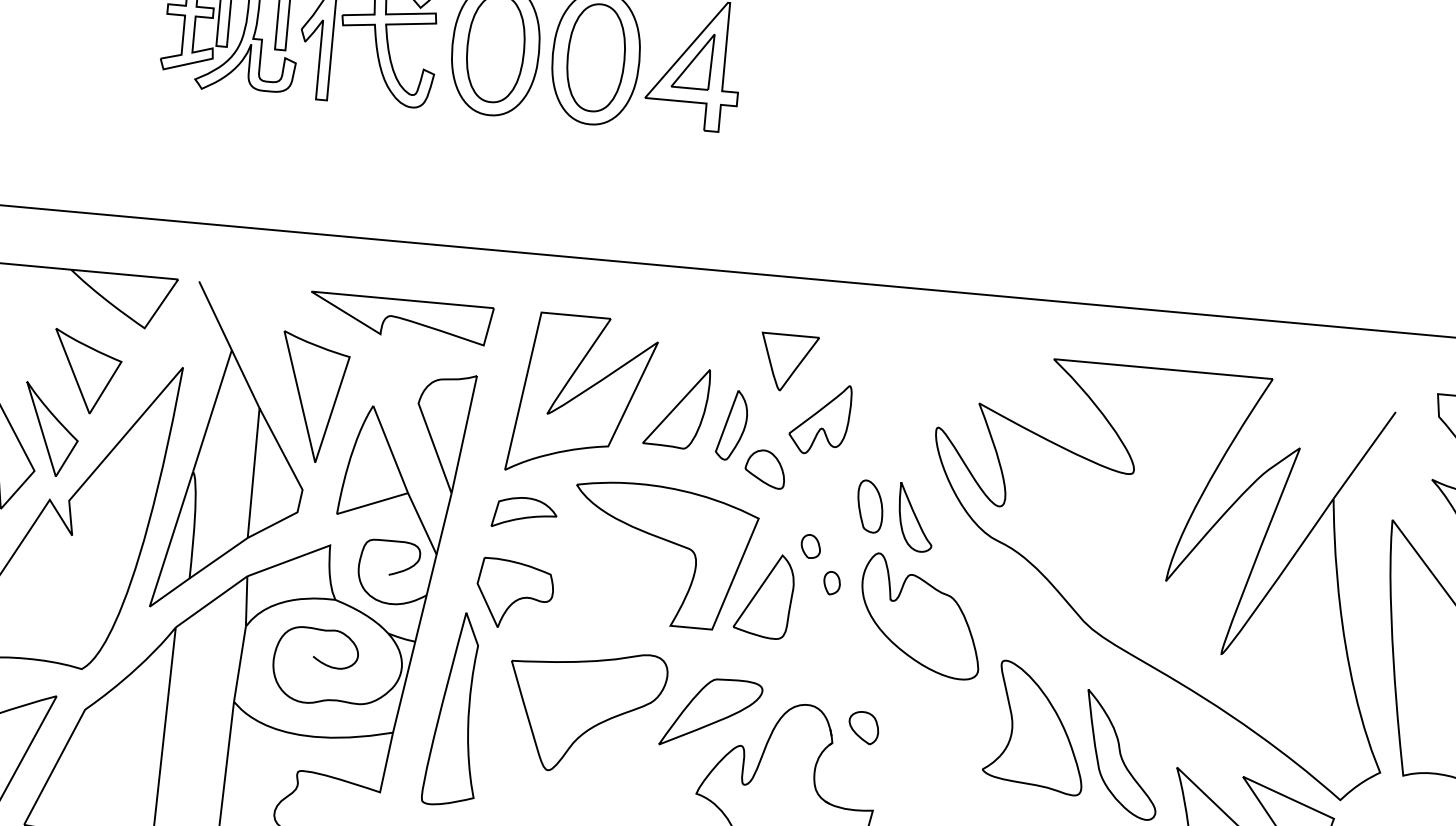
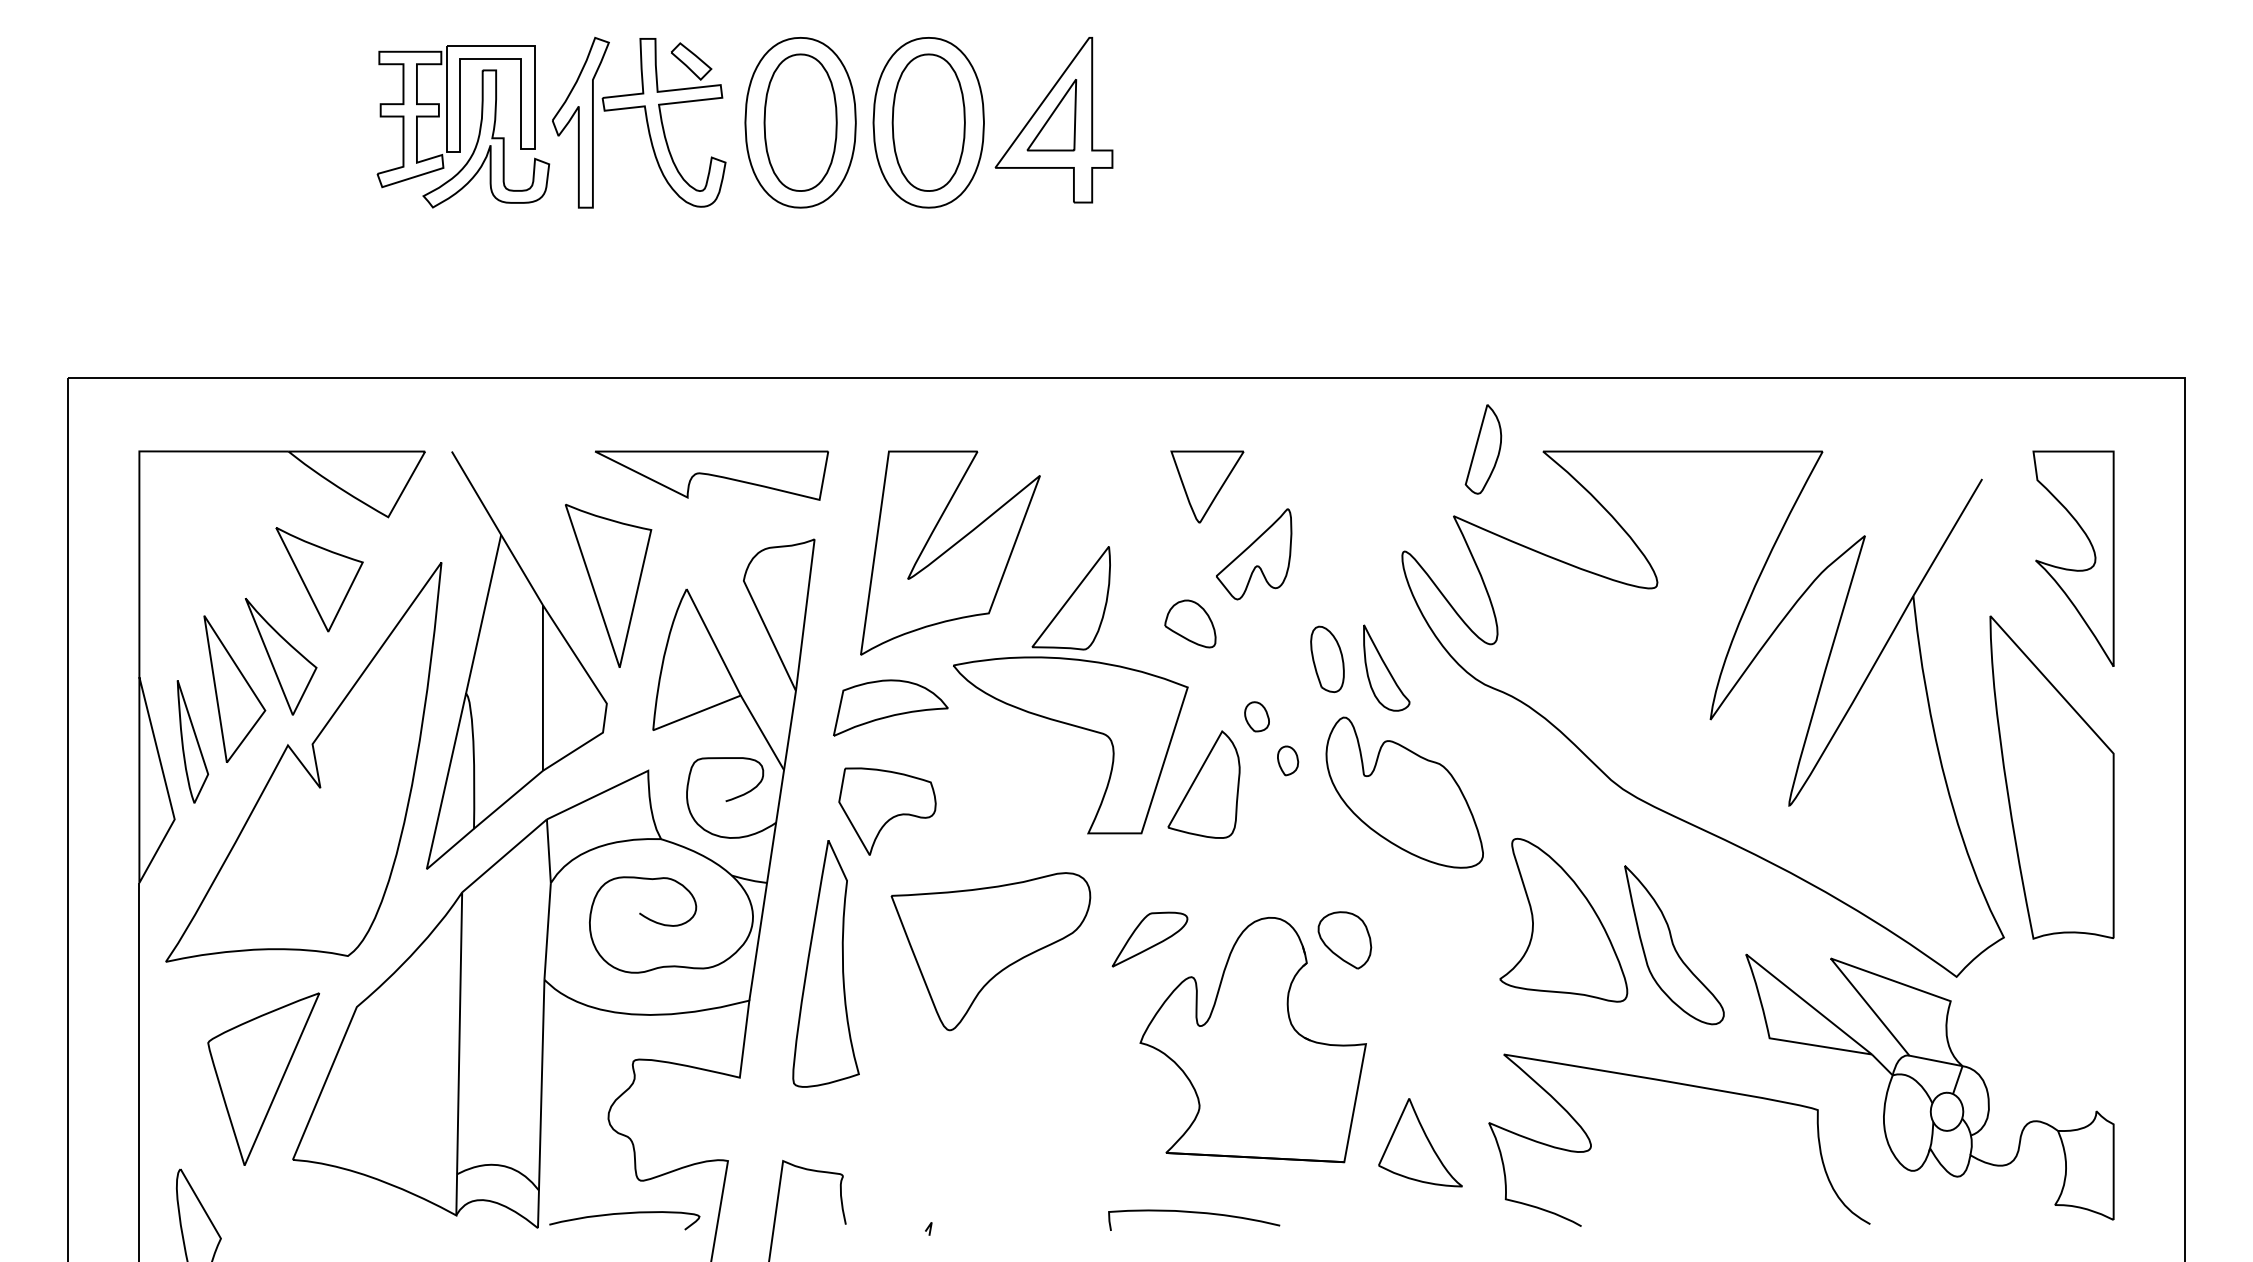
part: (676, 407) -> (1070, 598), moved
part: (732, 425) -> (1483, 449), moved
part: (524, 513) -> (890, 707), size x1.4
part: (710, 713) -> (1149, 939), size x0.6
part: (863, 728) -> (1344, 940), size x1.4

